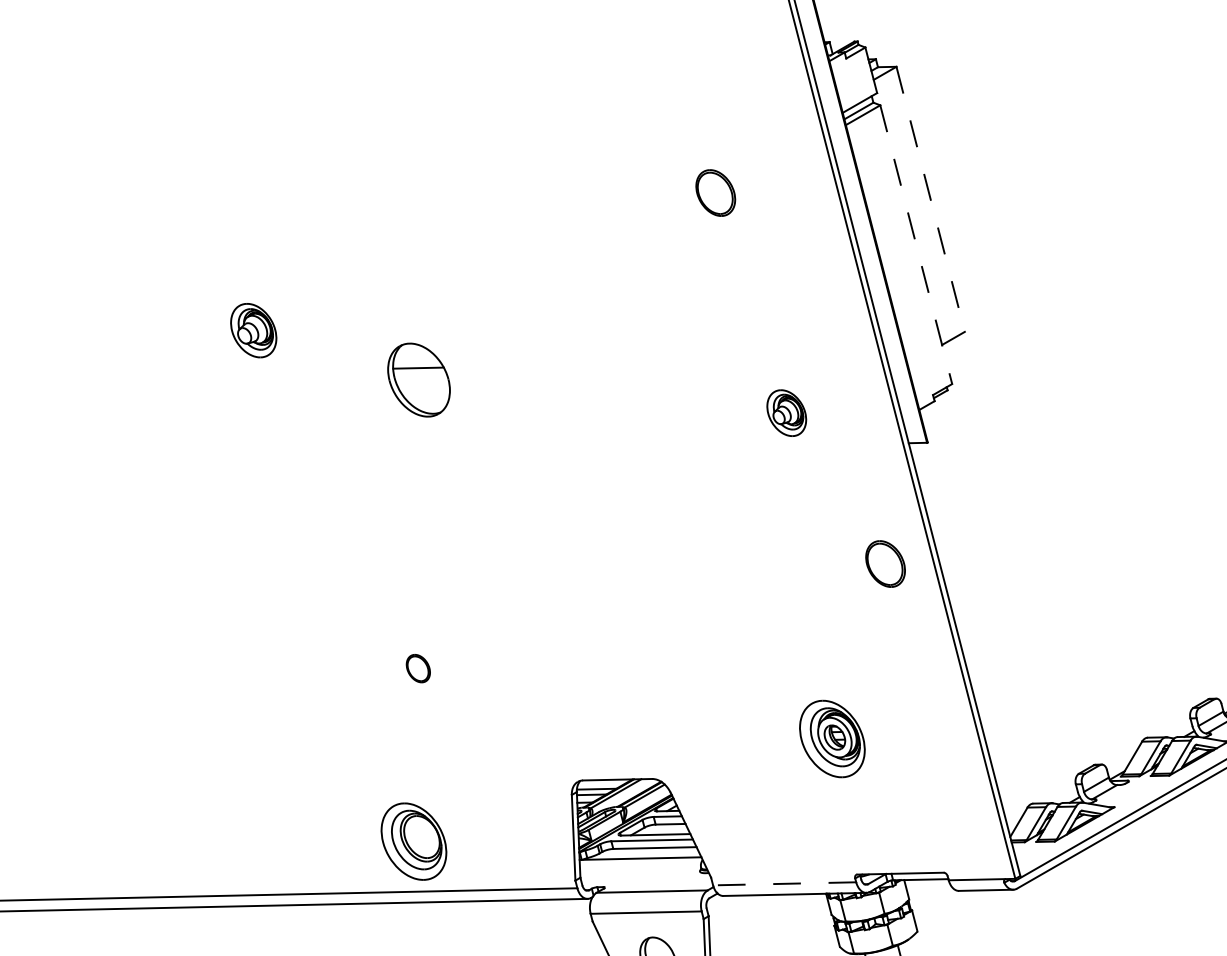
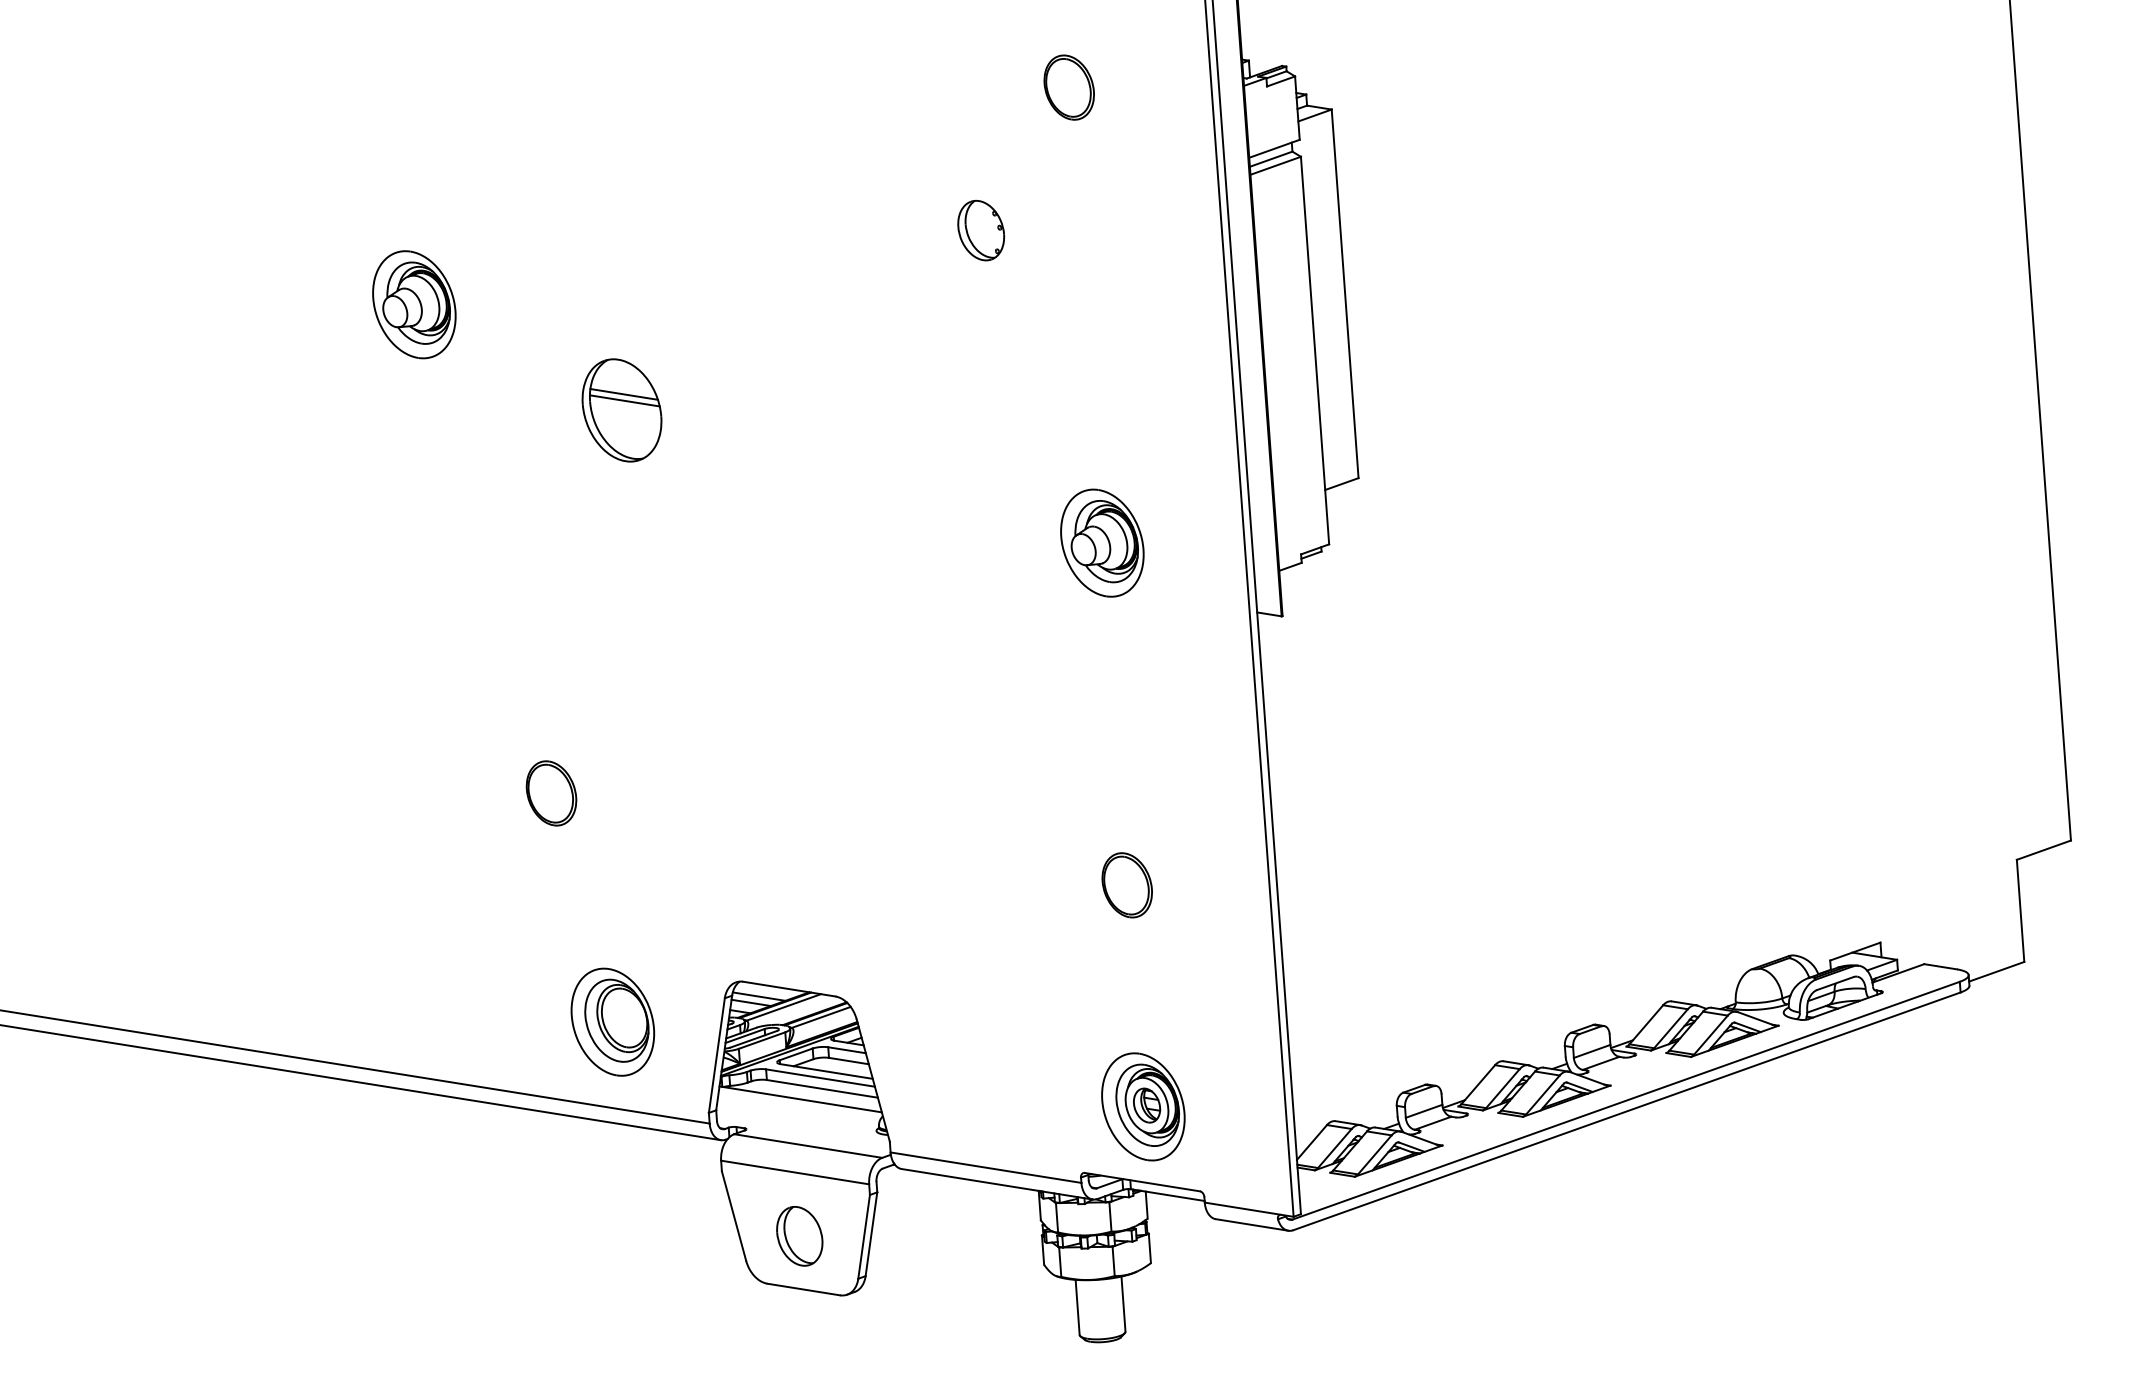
part: (715, 193) -> (1068, 87), moved
line: (930, 199) -> (1345, 293), dashed -> solid
part: (657, 201) -> (981, 230), added
line: (916, 245) -> (1315, 351), dashed -> solid
part: (253, 330) -> (414, 304), size x1.43
line: (419, 372) -> (624, 400), added
part: (786, 412) -> (1102, 542), size x1.67
part: (885, 564) -> (1126, 885), moved
part: (418, 668) -> (551, 793), size x1.67
part: (832, 738) -> (1143, 1106), moved
part: (413, 841) -> (612, 1021), moved
line: (784, 883) -> (986, 1167), dashed -> solid

